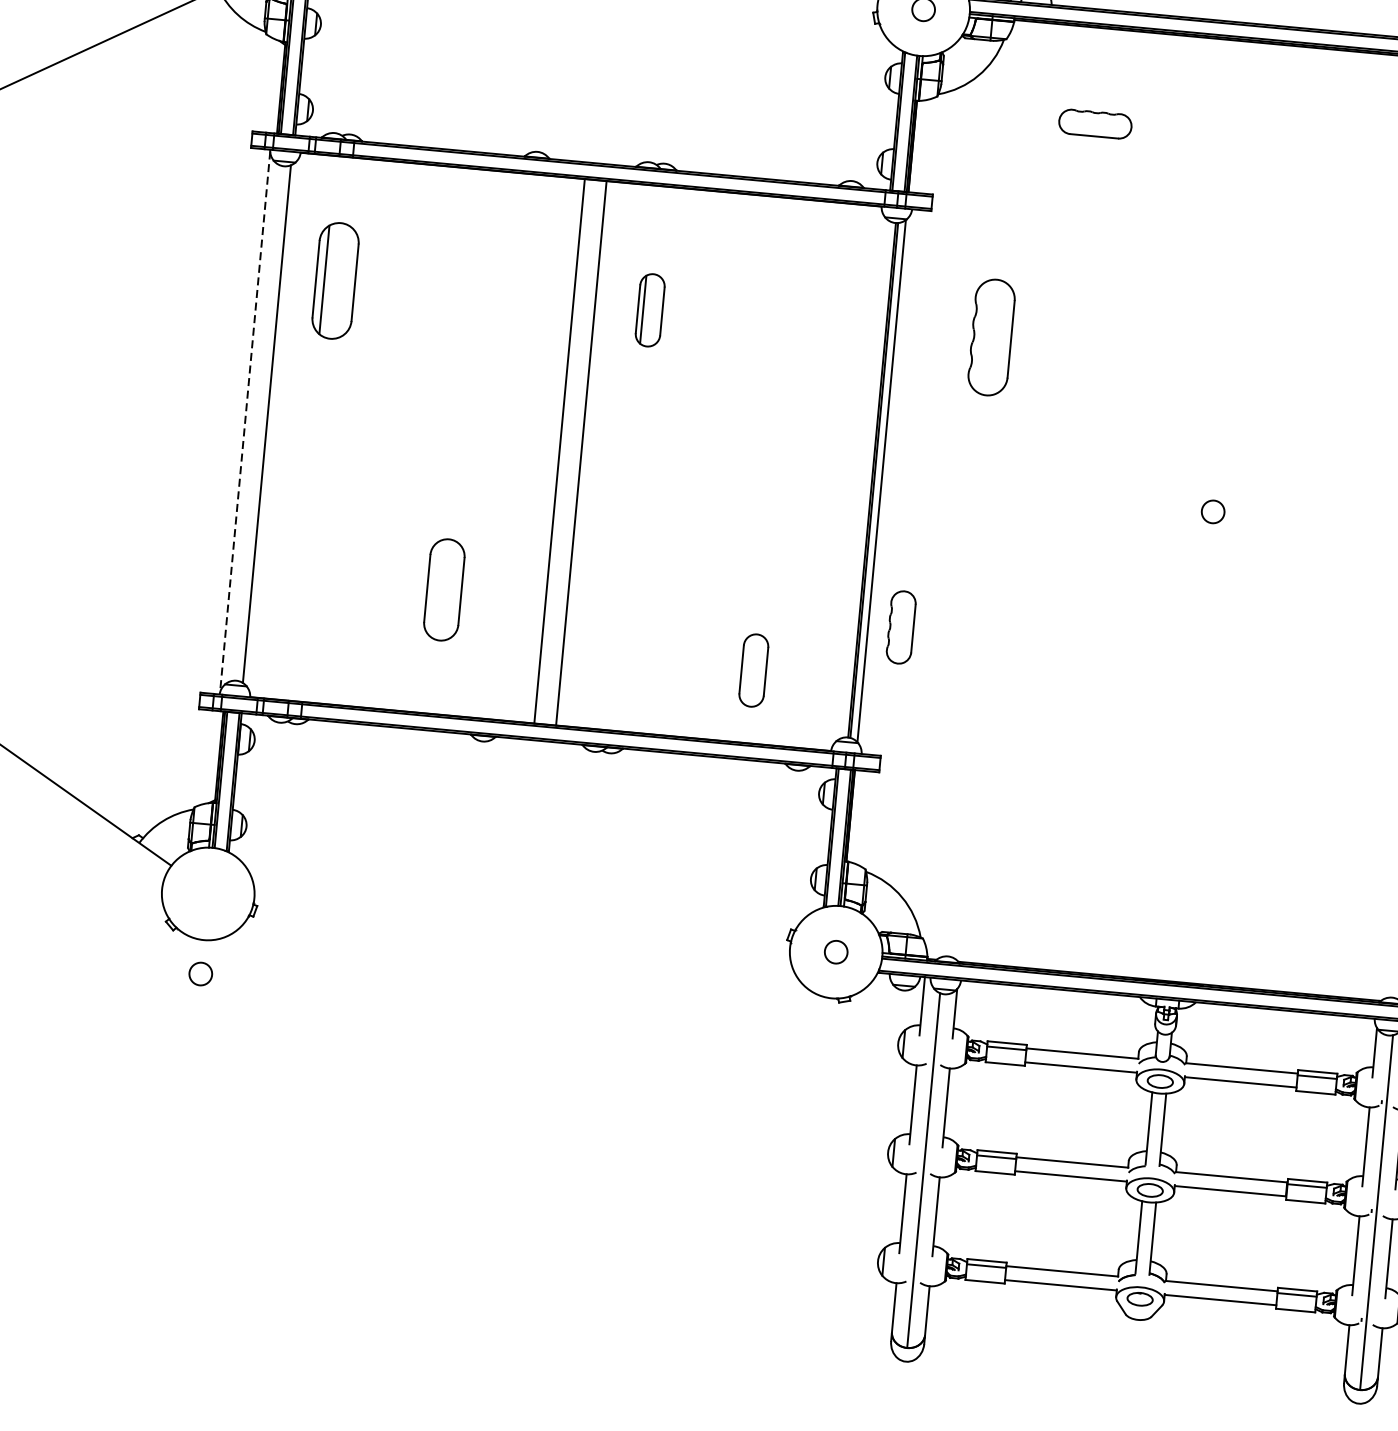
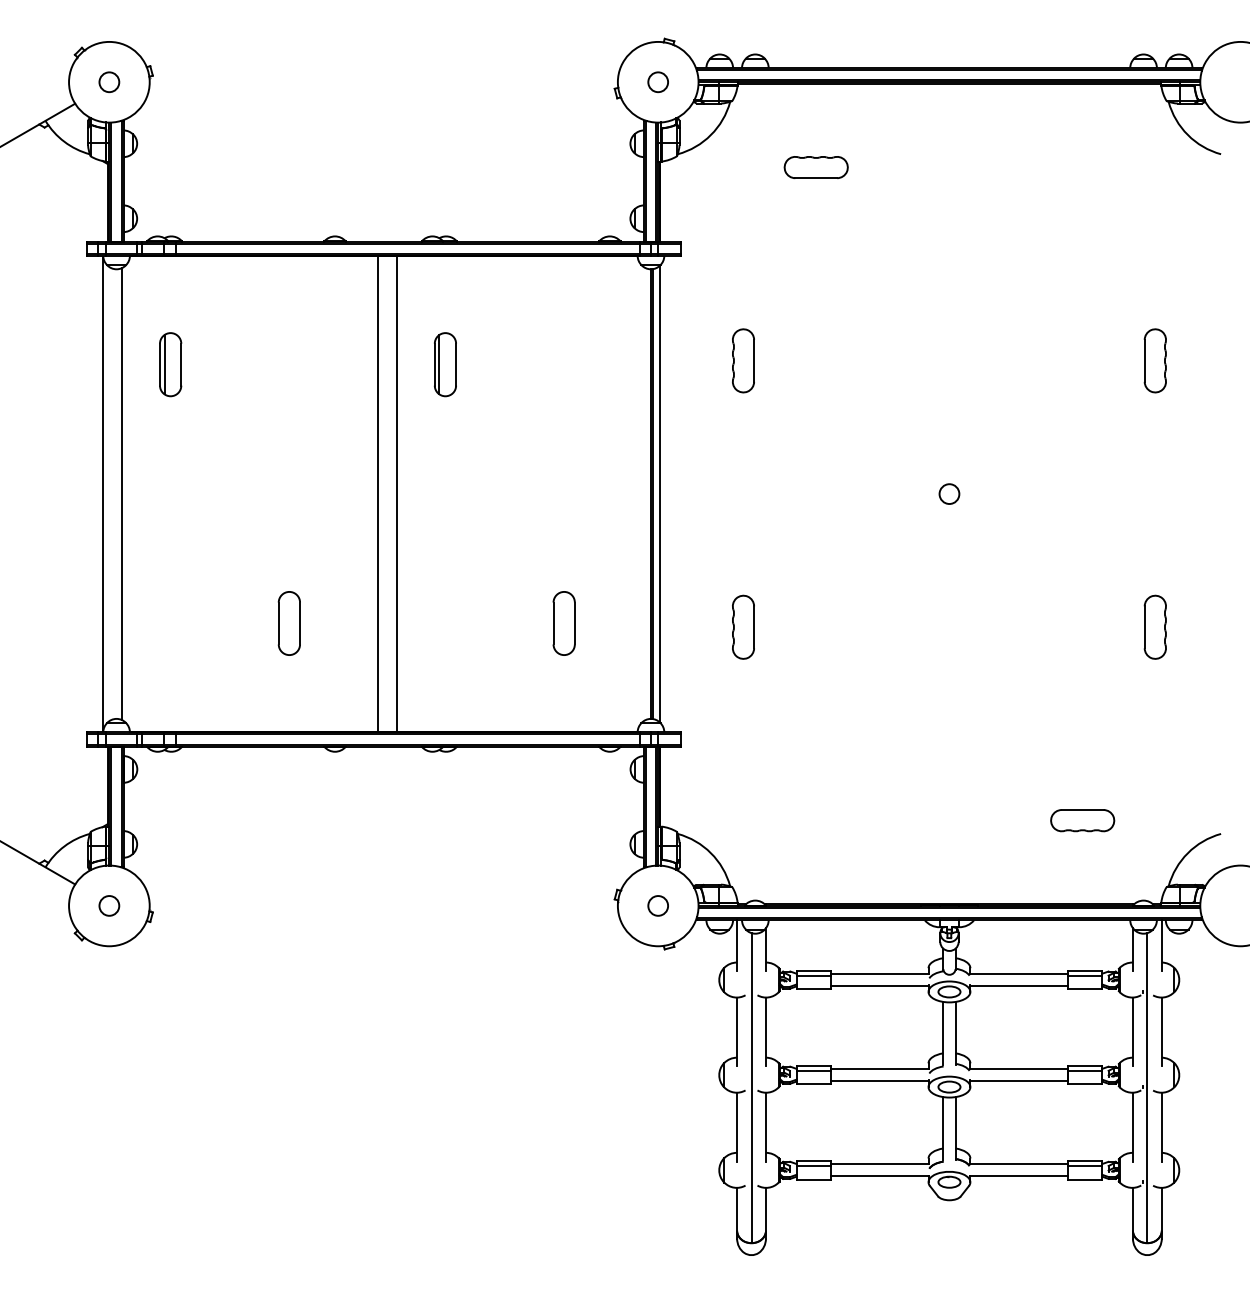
part: (335, 280) -> (170, 364), size x0.62
part: (991, 337) -> (743, 360), size x0.62
line: (245, 422) -> (103, 494), dashed -> solid
part: (443, 589) -> (288, 623), size x0.71
part: (901, 626) -> (743, 626), moved
part: (753, 670) -> (563, 623), moved
part: (1330, 899) -> (1082, 820), added
circle: (200, 973) -> (109, 905), moved

